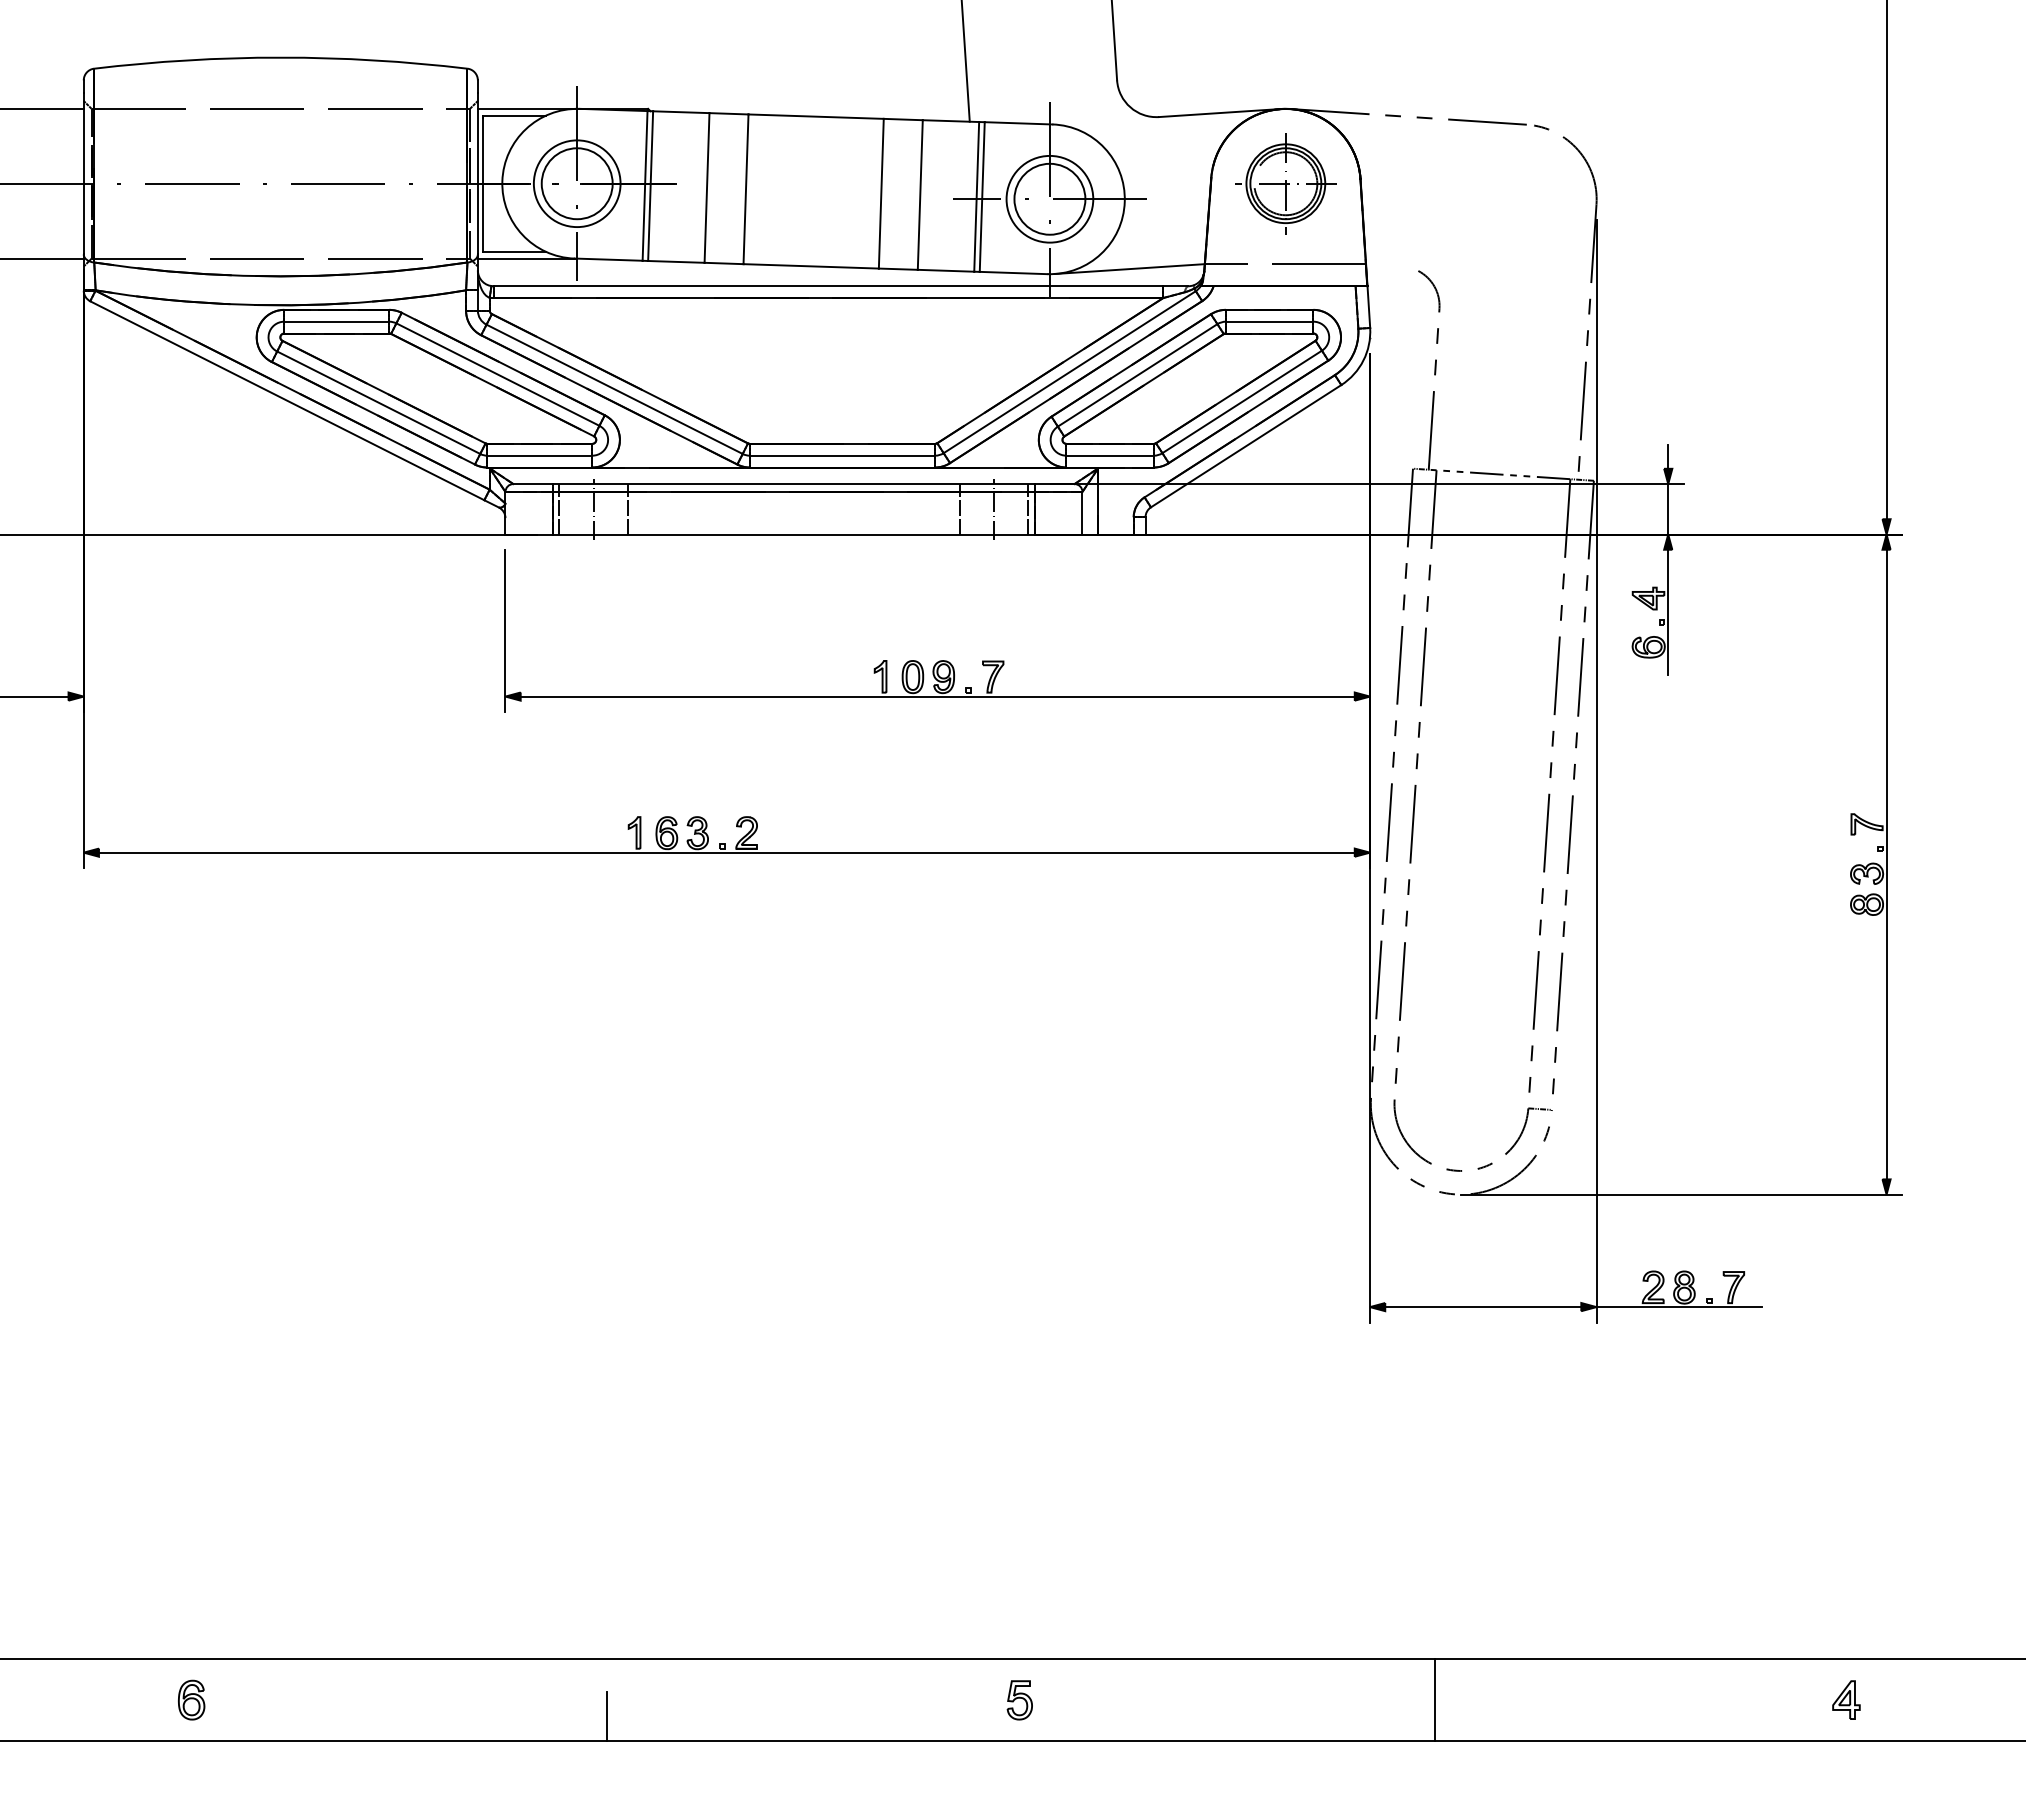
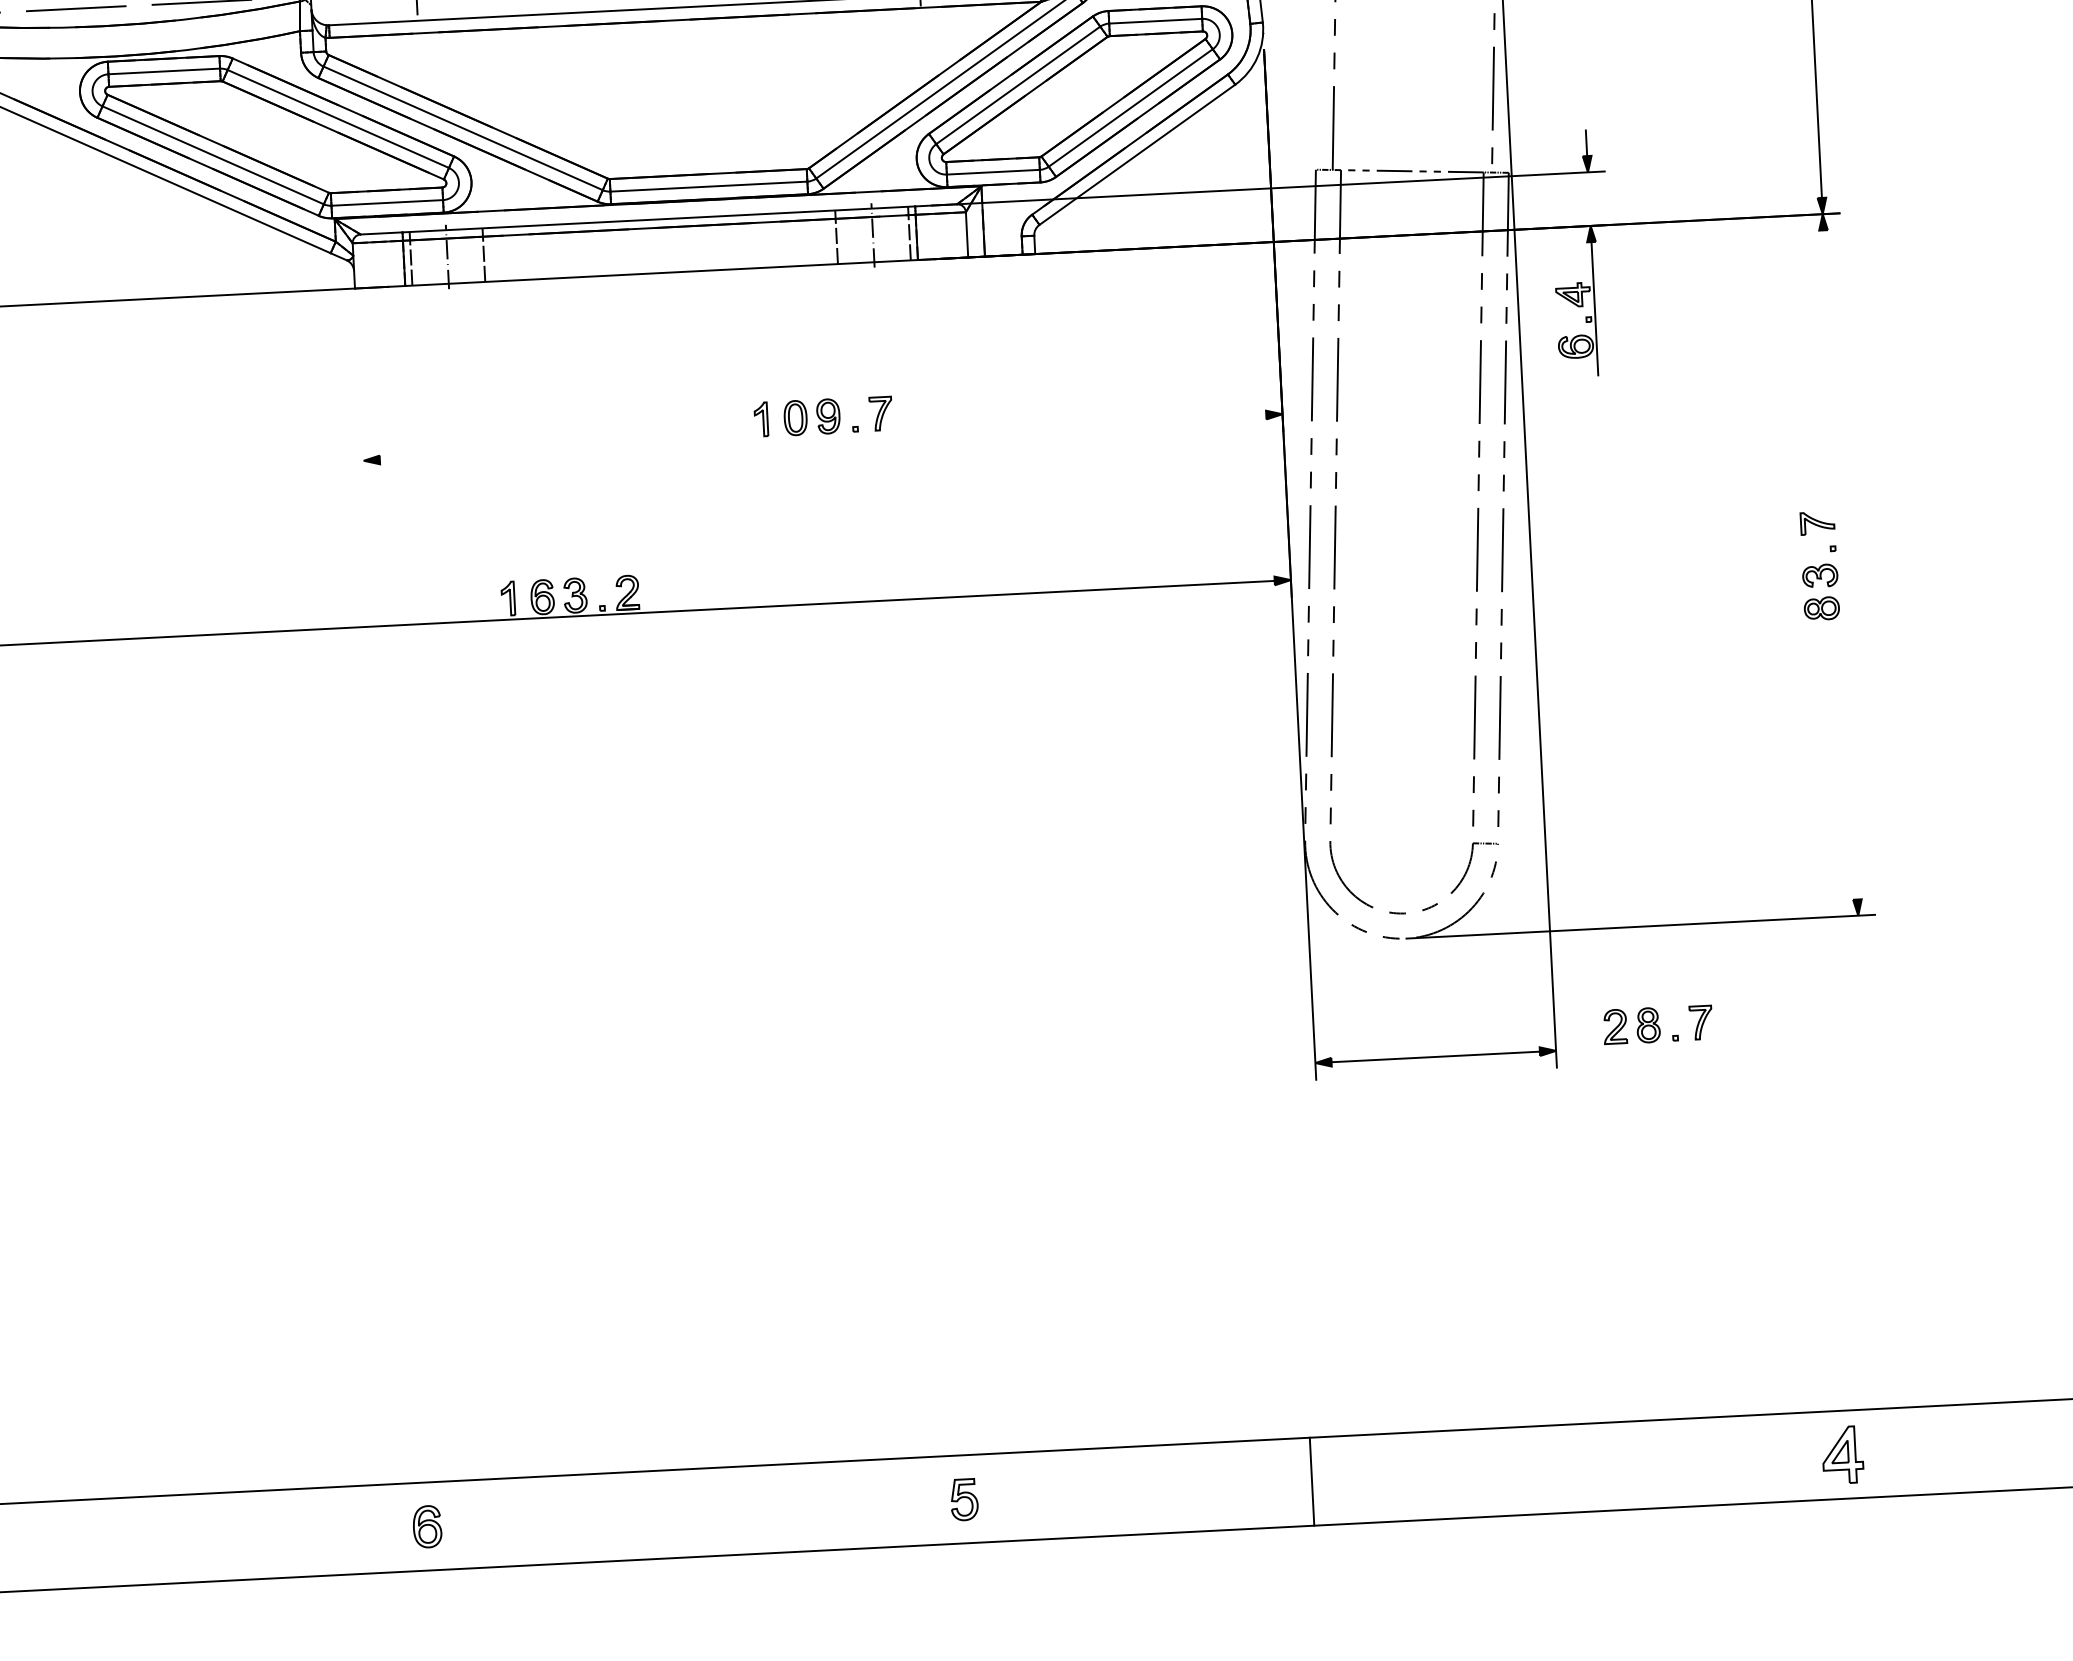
line: (1668, 509) -> (1589, 199), removed
line: (505, 631) -> (360, 391), removed
line: (937, 696) -> (822, 437), removed
line: (1886, 864) -> (1840, 564), removed
line: (1678, 1307) -> (1643, 1046), removed
part: (191, 1699) -> (427, 1526), moved
line: (1434, 1699) -> (1311, 1481), moved
part: (1846, 1699) -> (1842, 1454), size x1.4
line: (607, 1716) -> (527, 1539), removed

